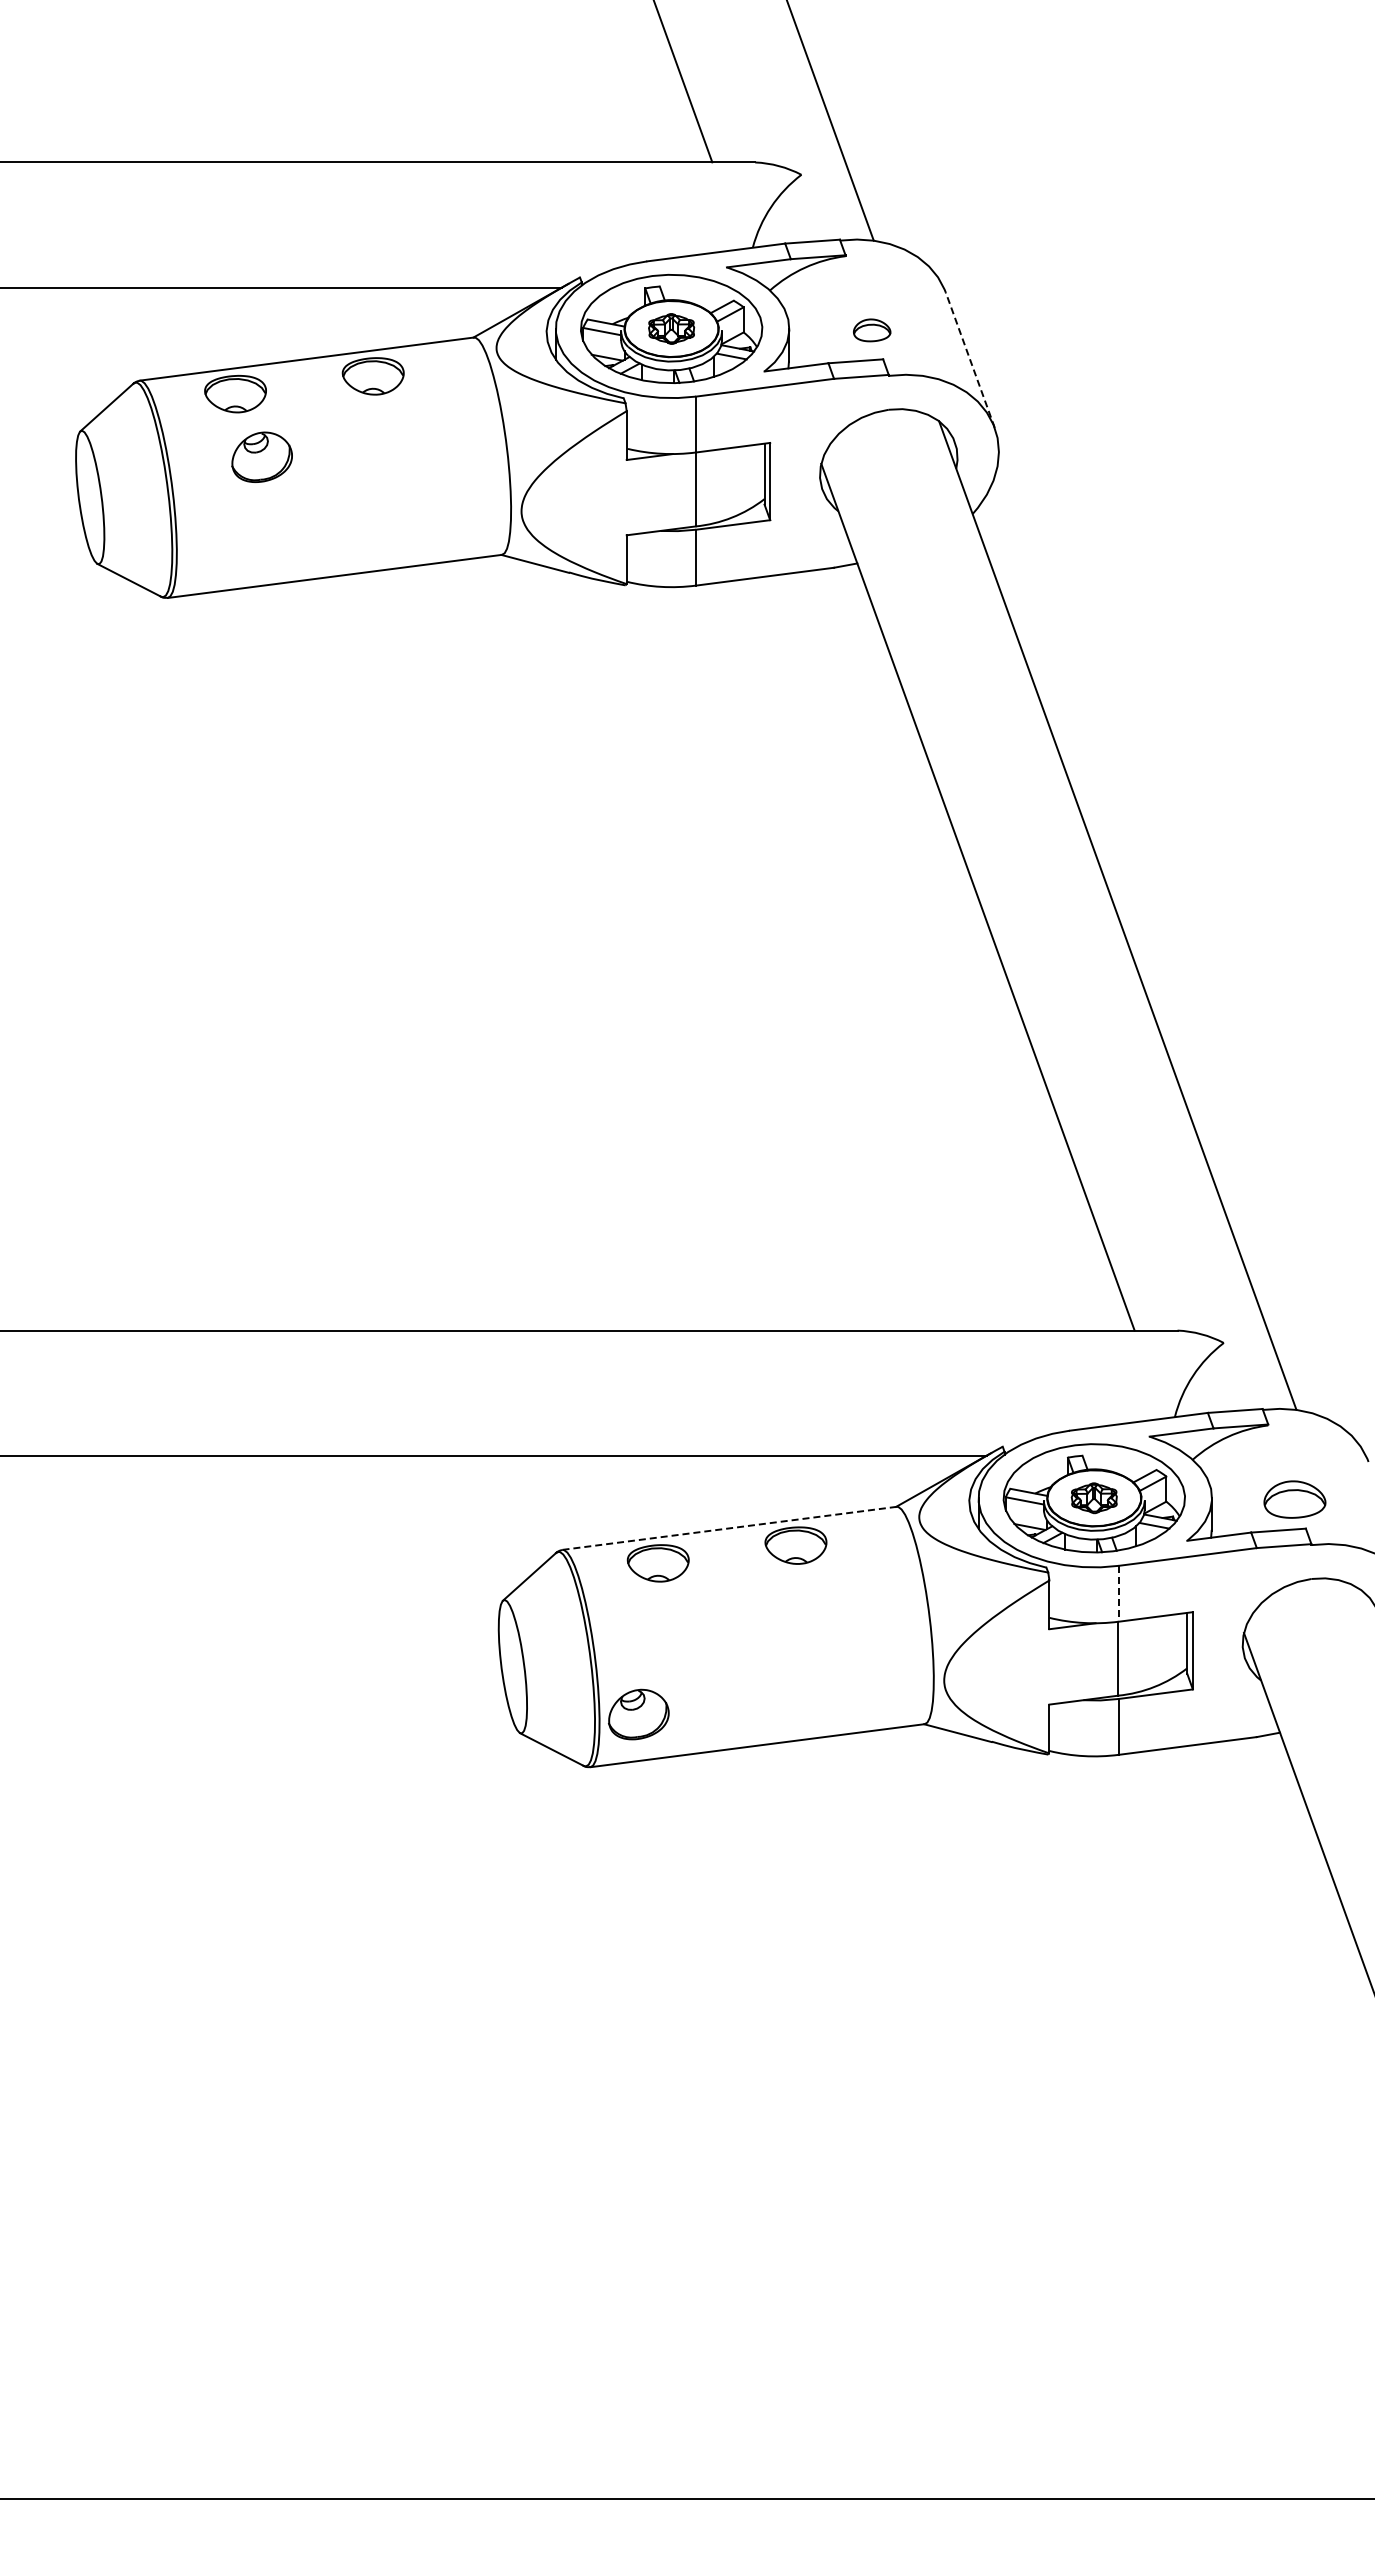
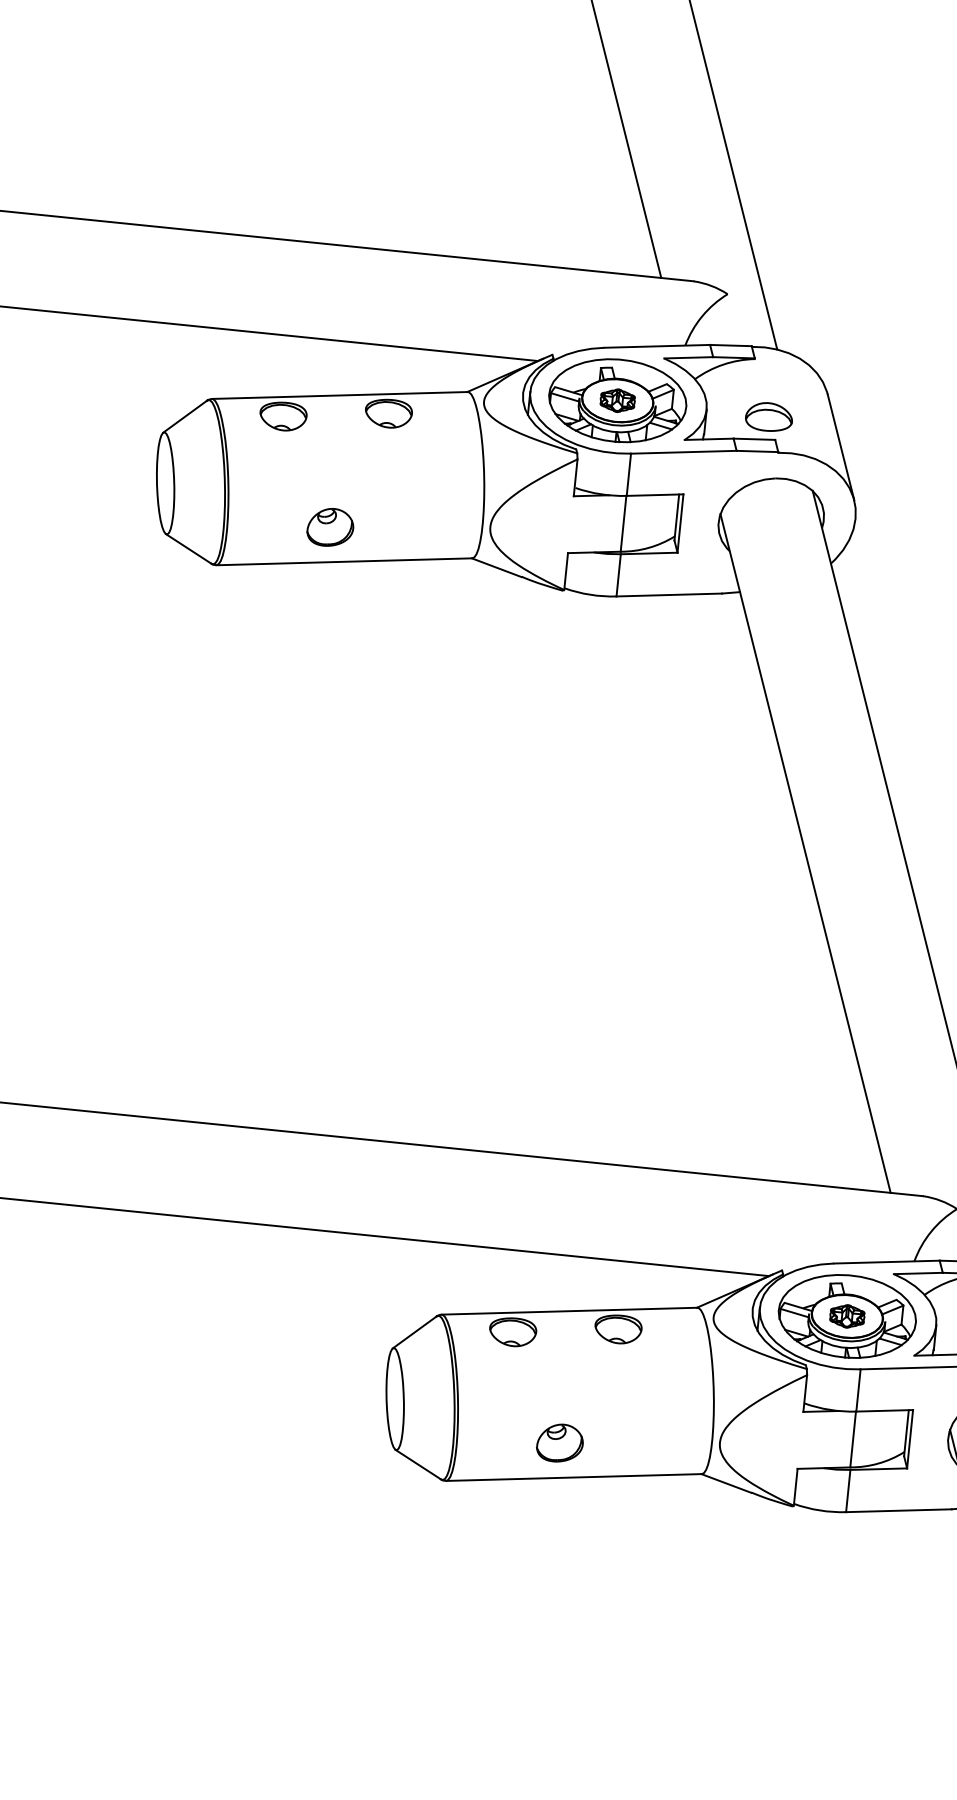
part: (871, 330) -> (768, 417), size x1.67
line: (970, 360) -> (841, 447), dashed -> solid
part: (261, 456) -> (330, 526), moved
line: (729, 1528) -> (569, 1311), dashed -> solid
line: (1118, 1593) -> (858, 1390), dashed -> solid
part: (638, 1714) -> (559, 1443), moved

